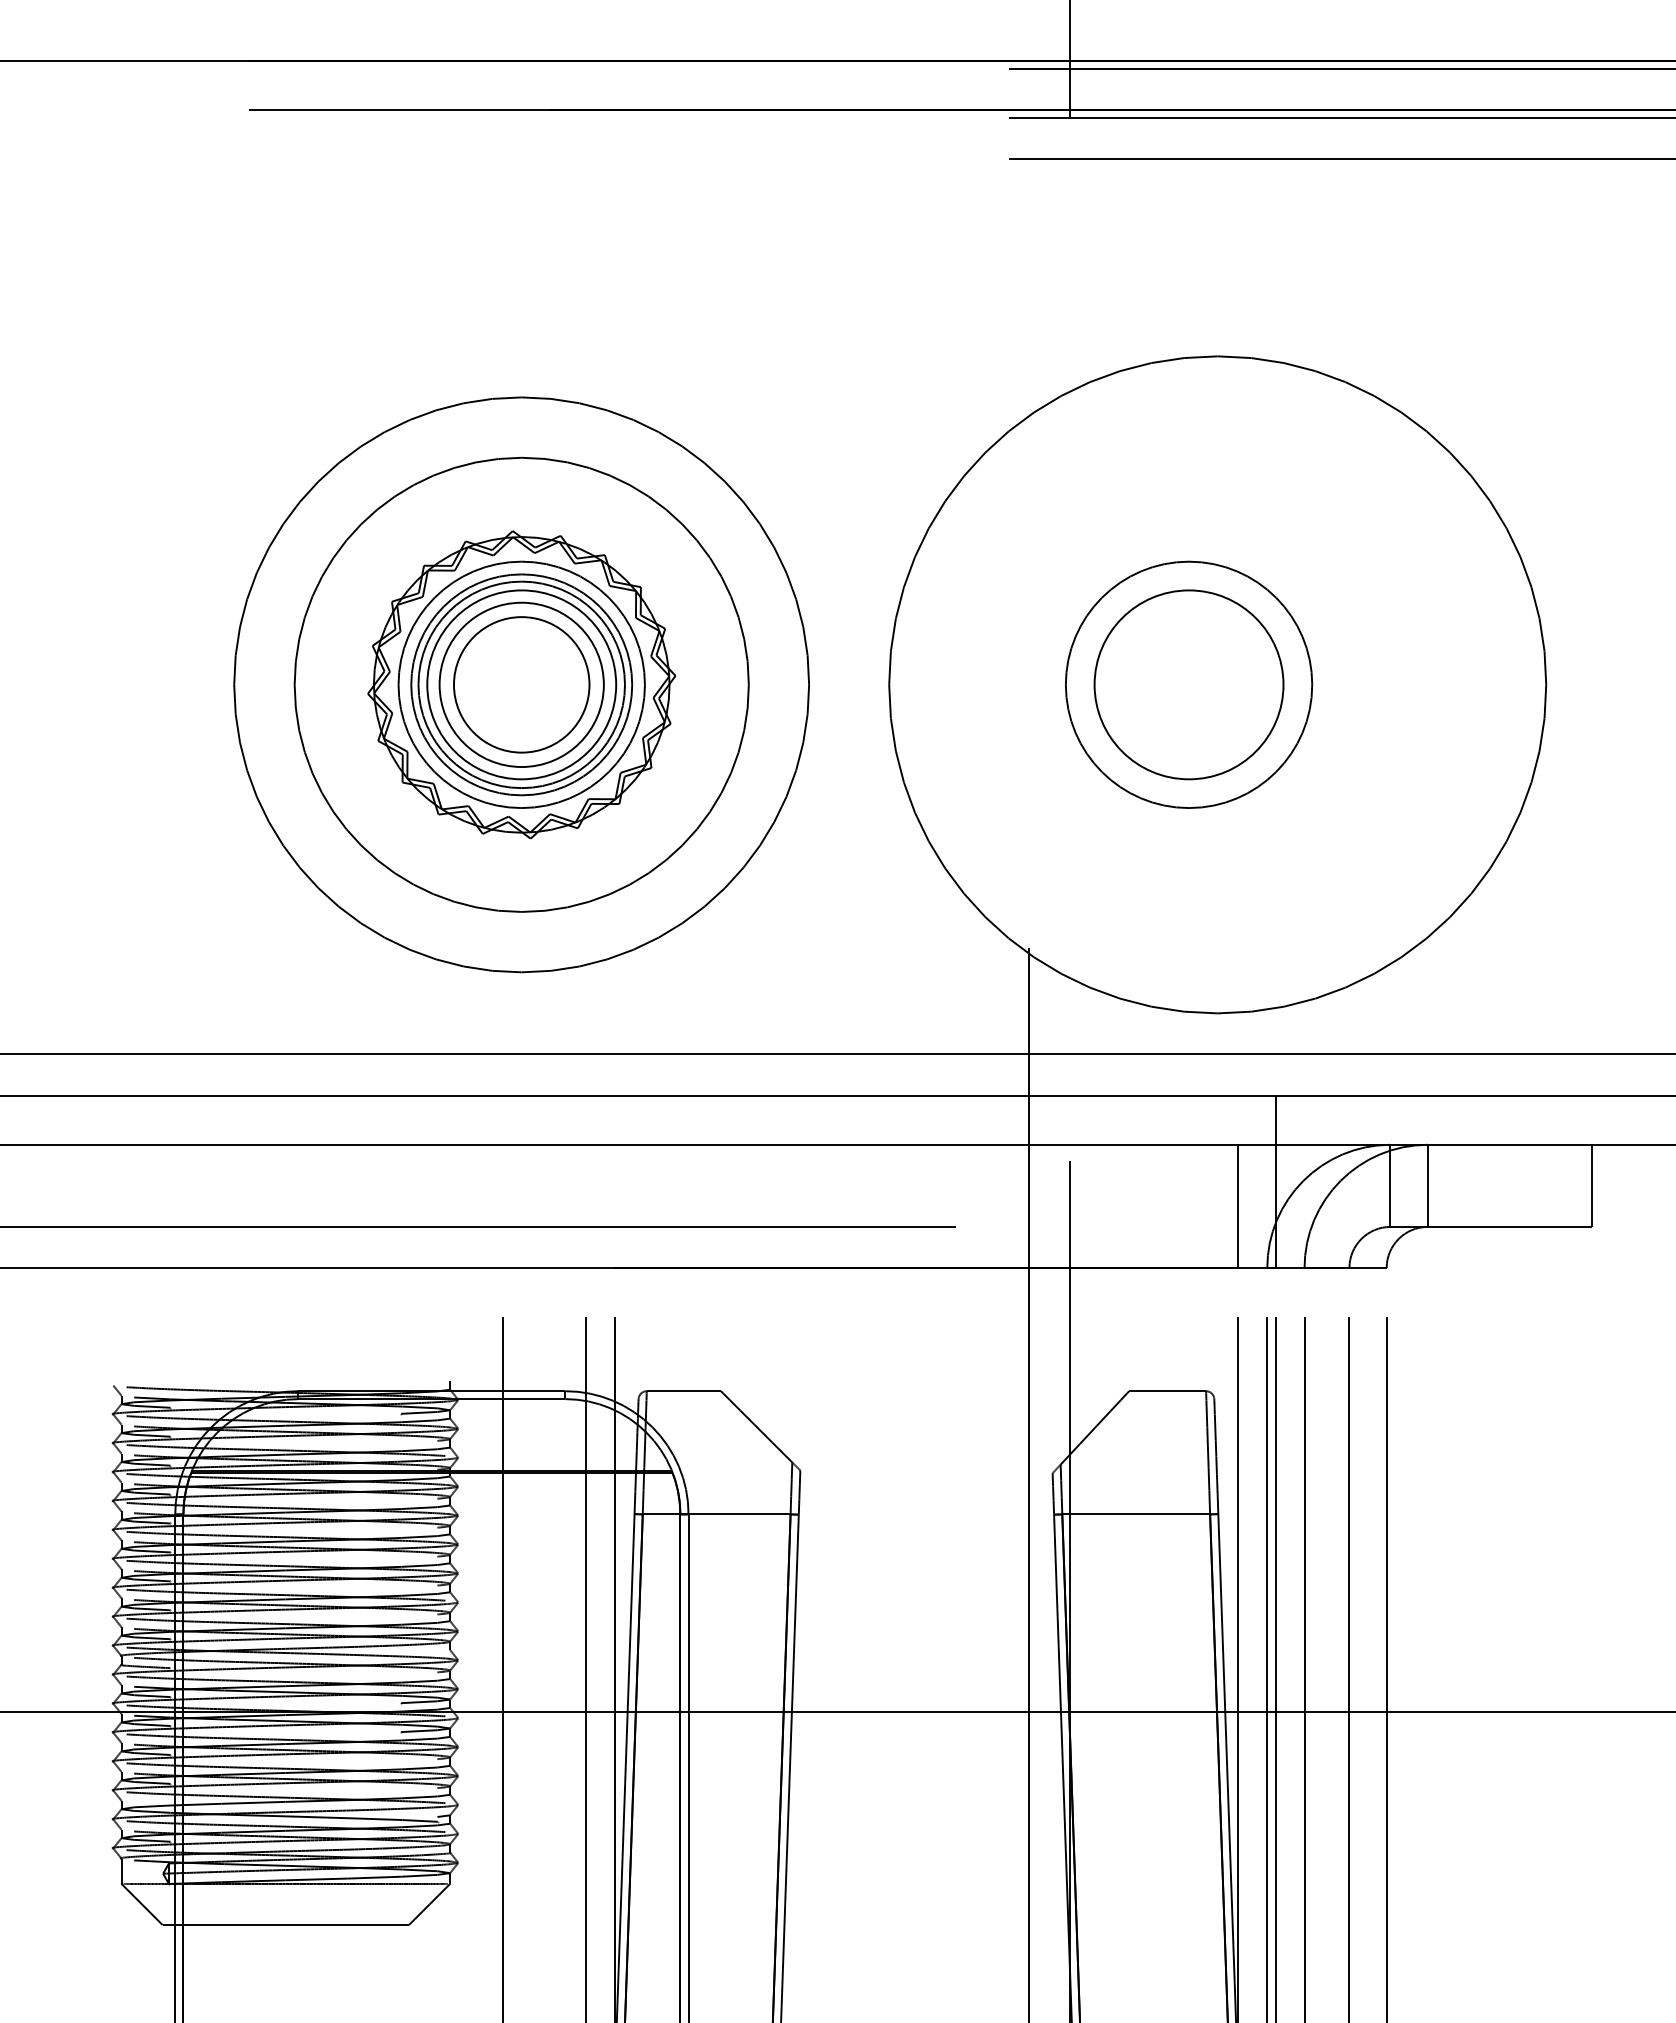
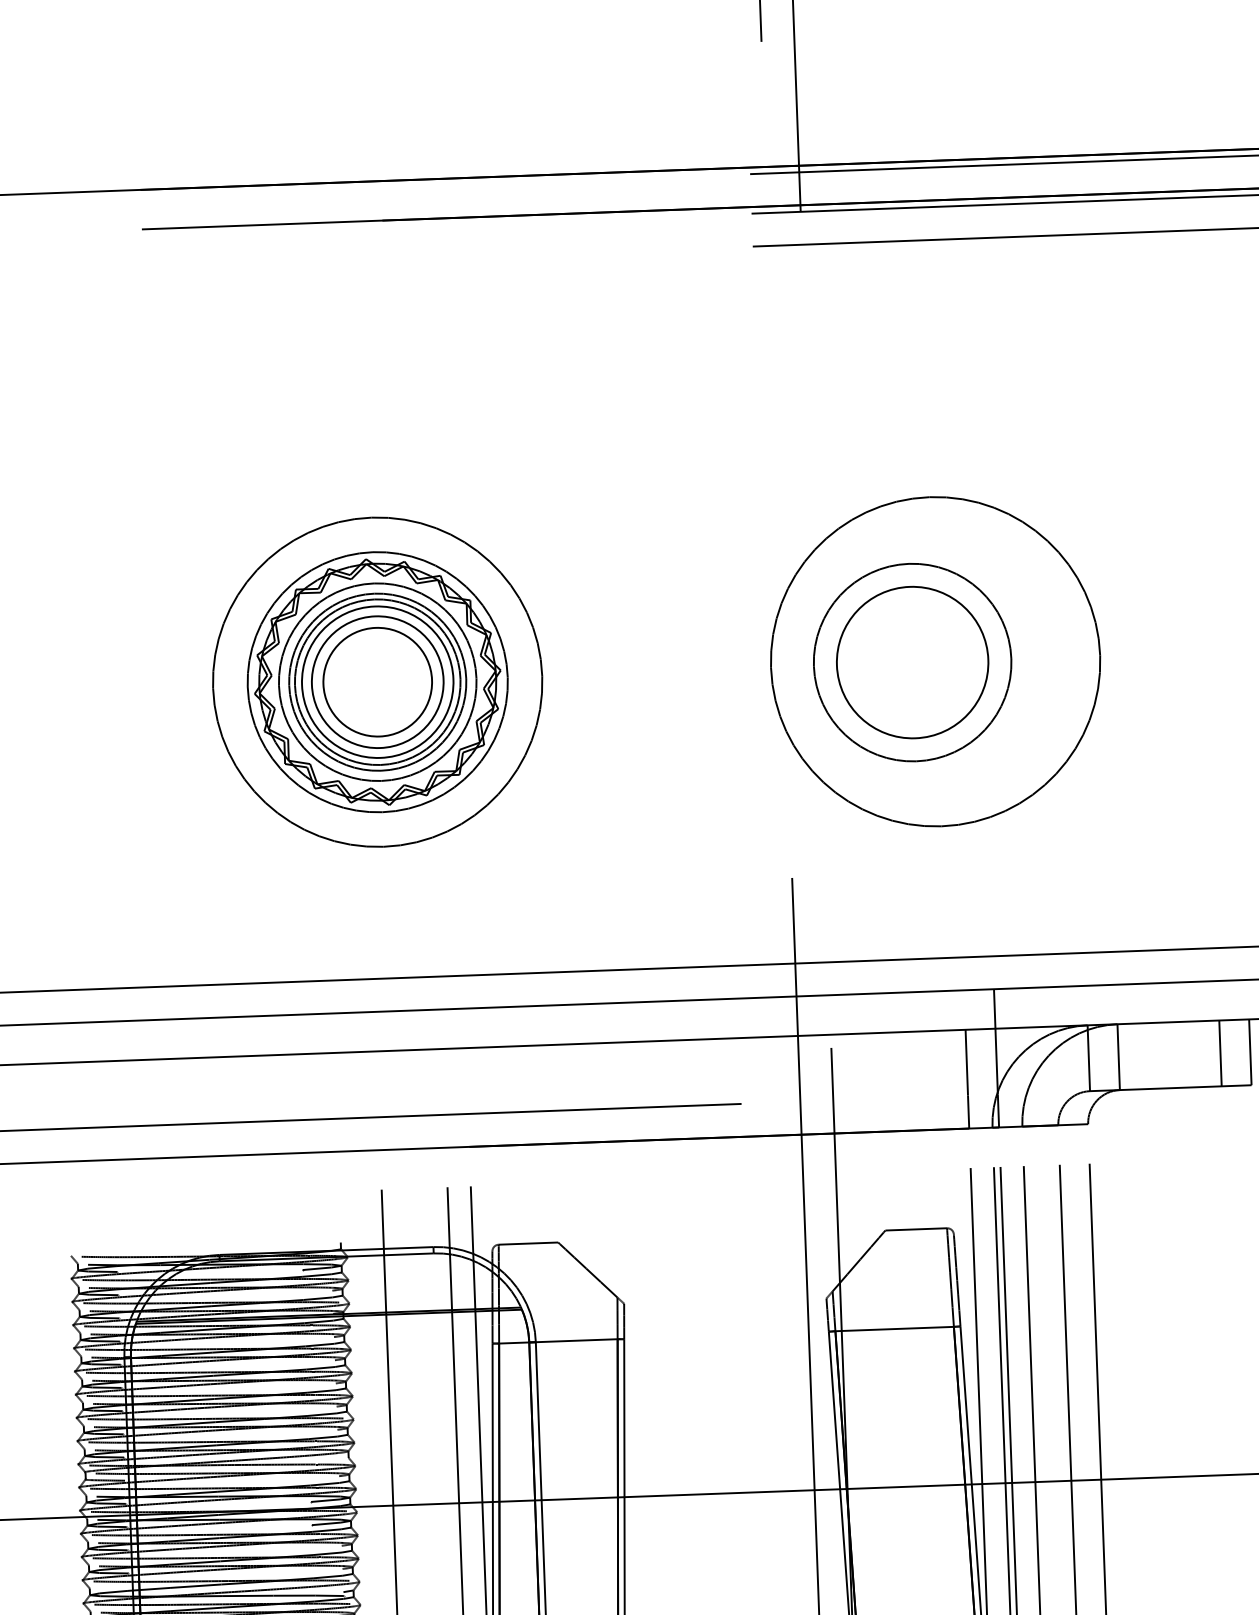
circle: (521, 684) -> (377, 681), size x0.71
circle: (521, 684) -> (377, 681), size x0.71
circle: (1217, 684) -> (935, 661), size x0.62
line: (1554, 1185) -> (1220, 1053), added

